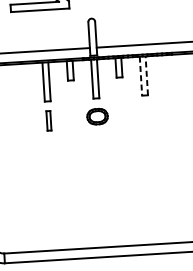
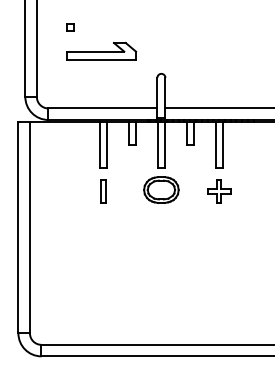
line: (146, 75) -> (222, 144), dashed -> solid
line: (140, 76) -> (215, 145), dashed -> solid
part: (146, 114) -> (219, 191), added
part: (97, 116) -> (161, 189), size x1.43

